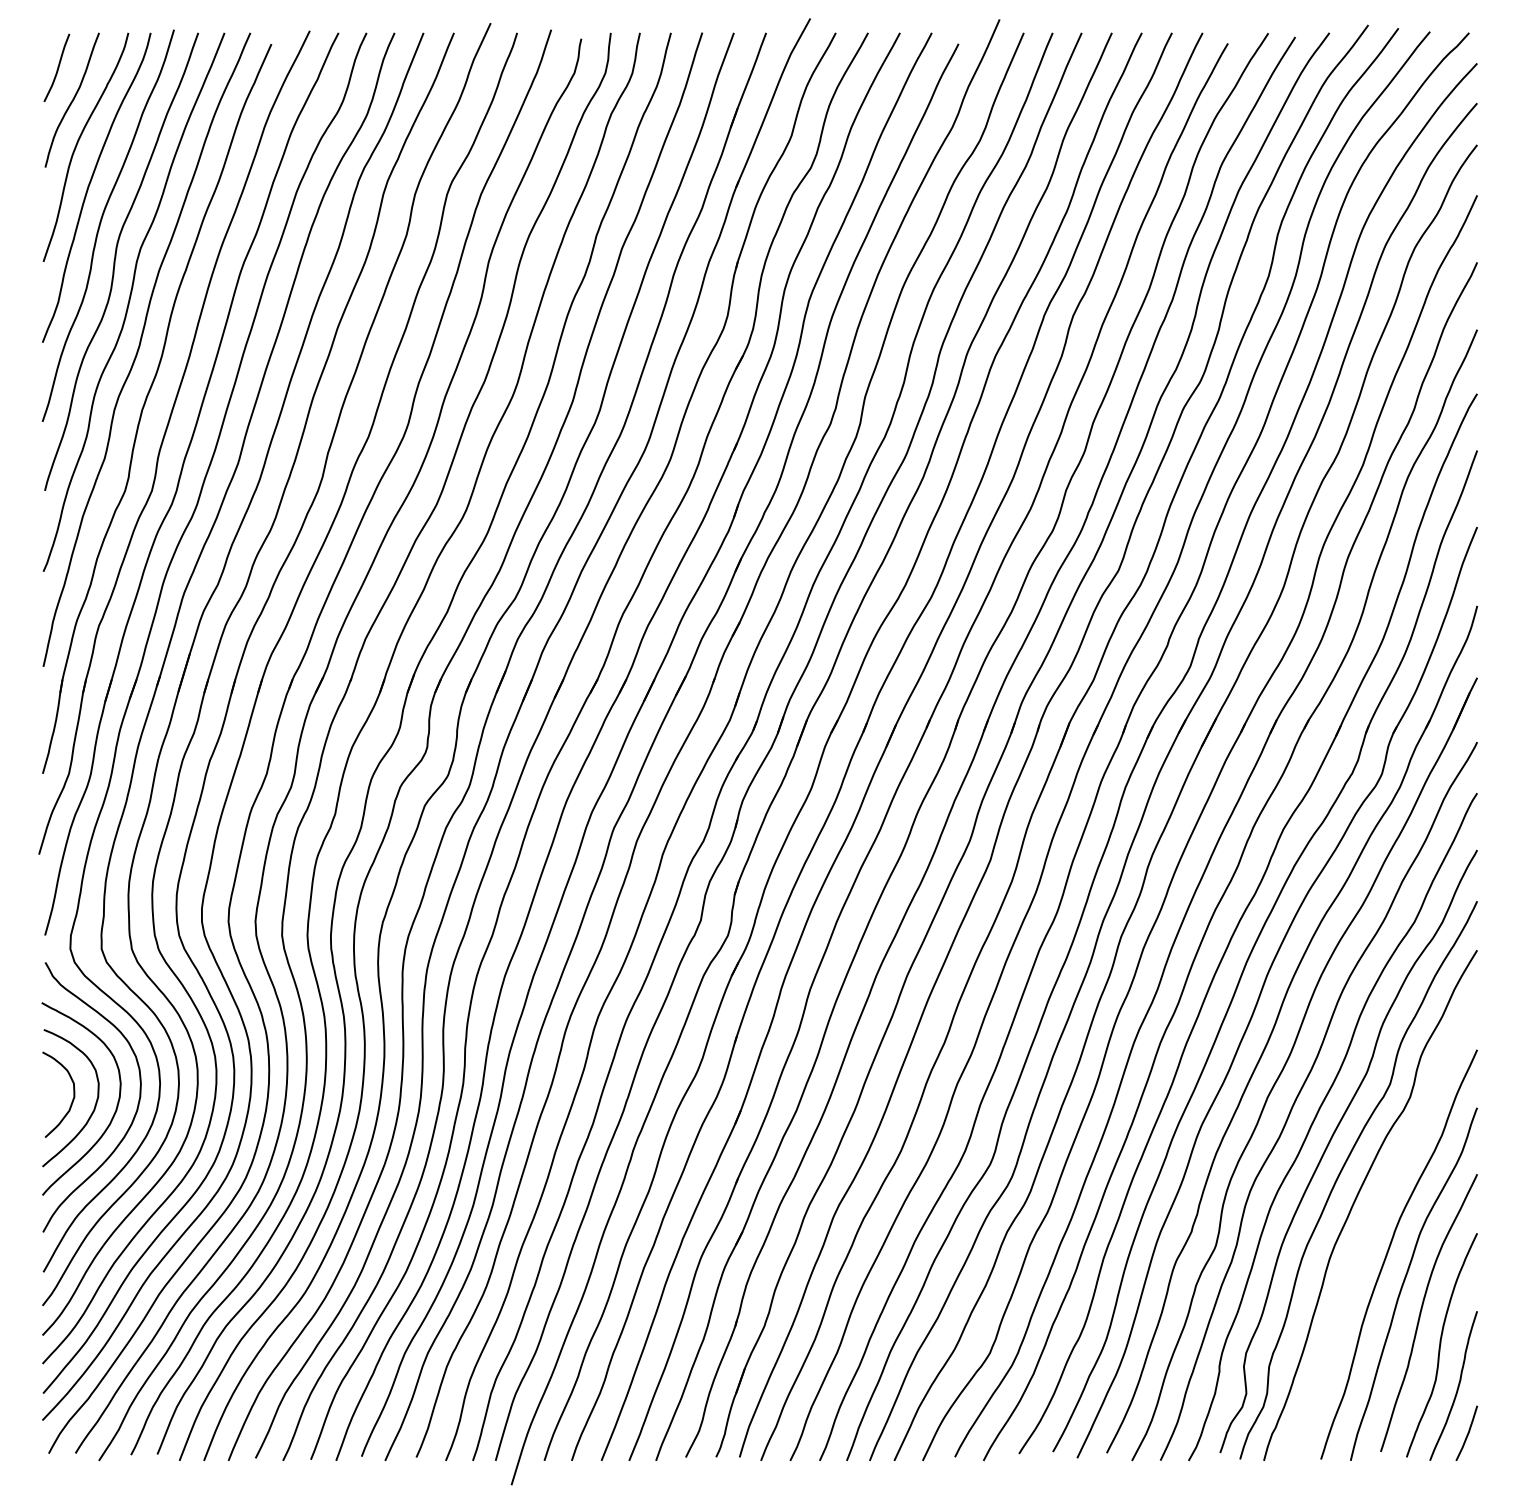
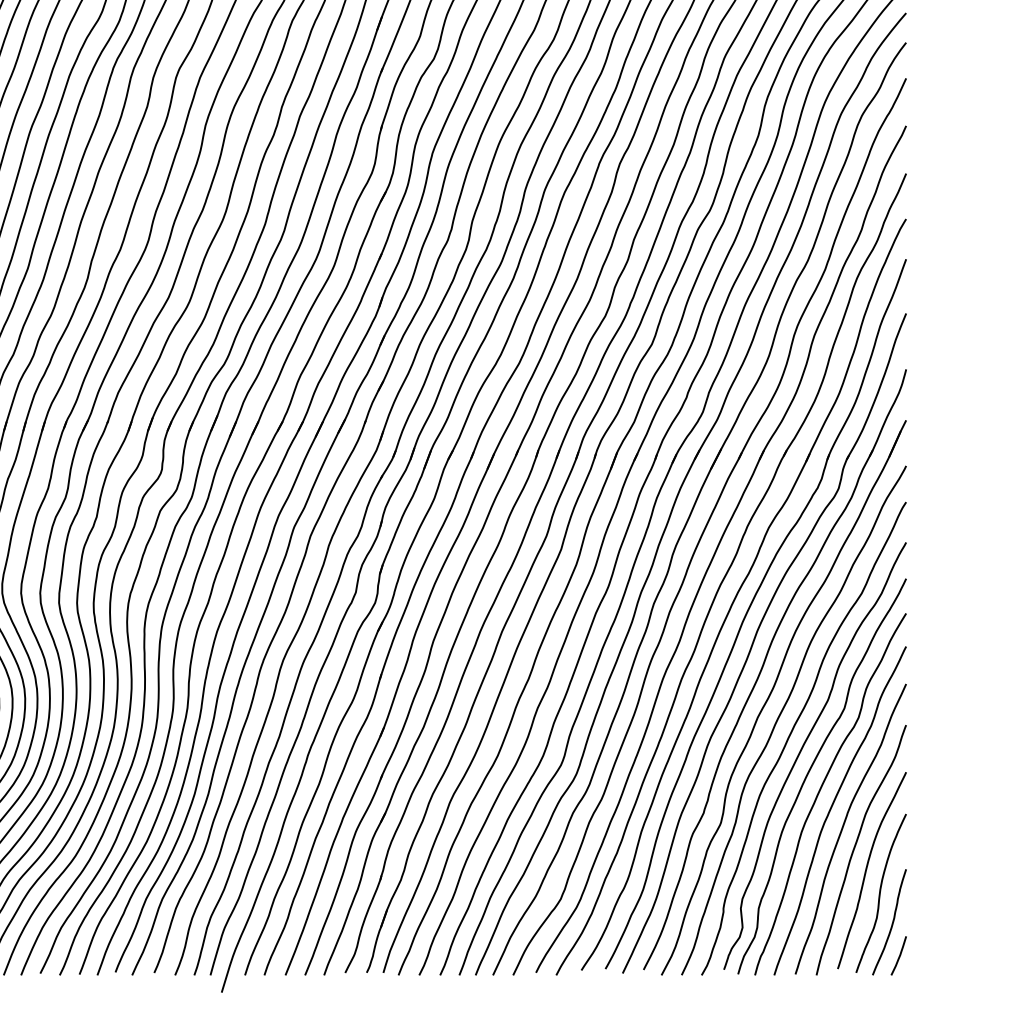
curve: (1373, 1222) -> (832, 806), added

